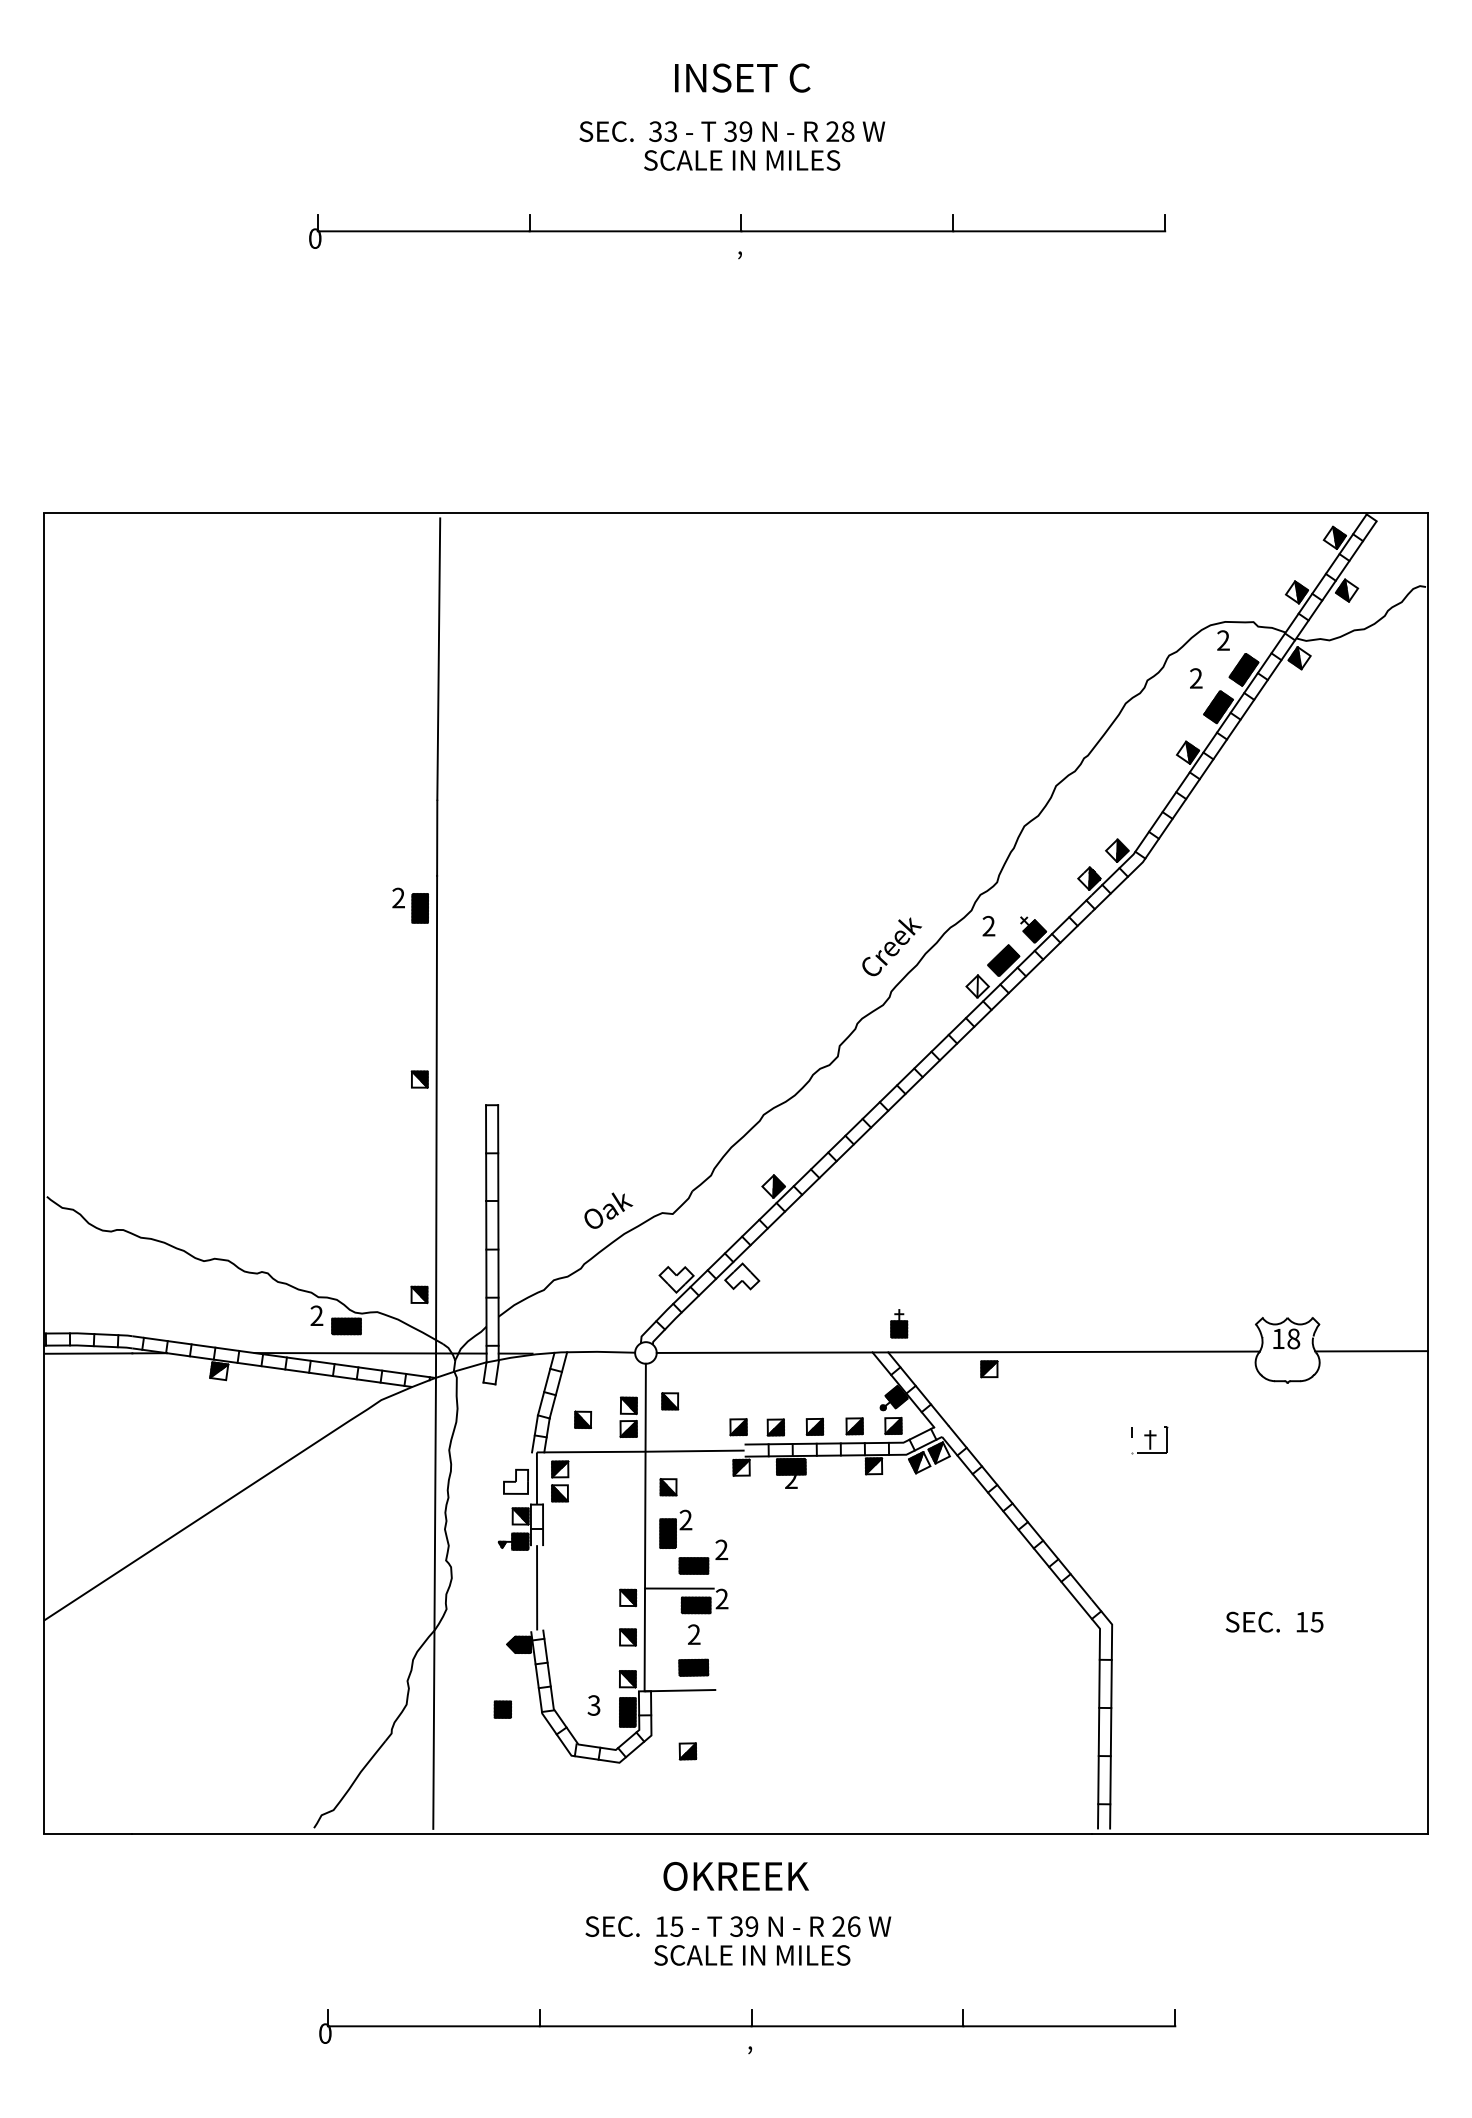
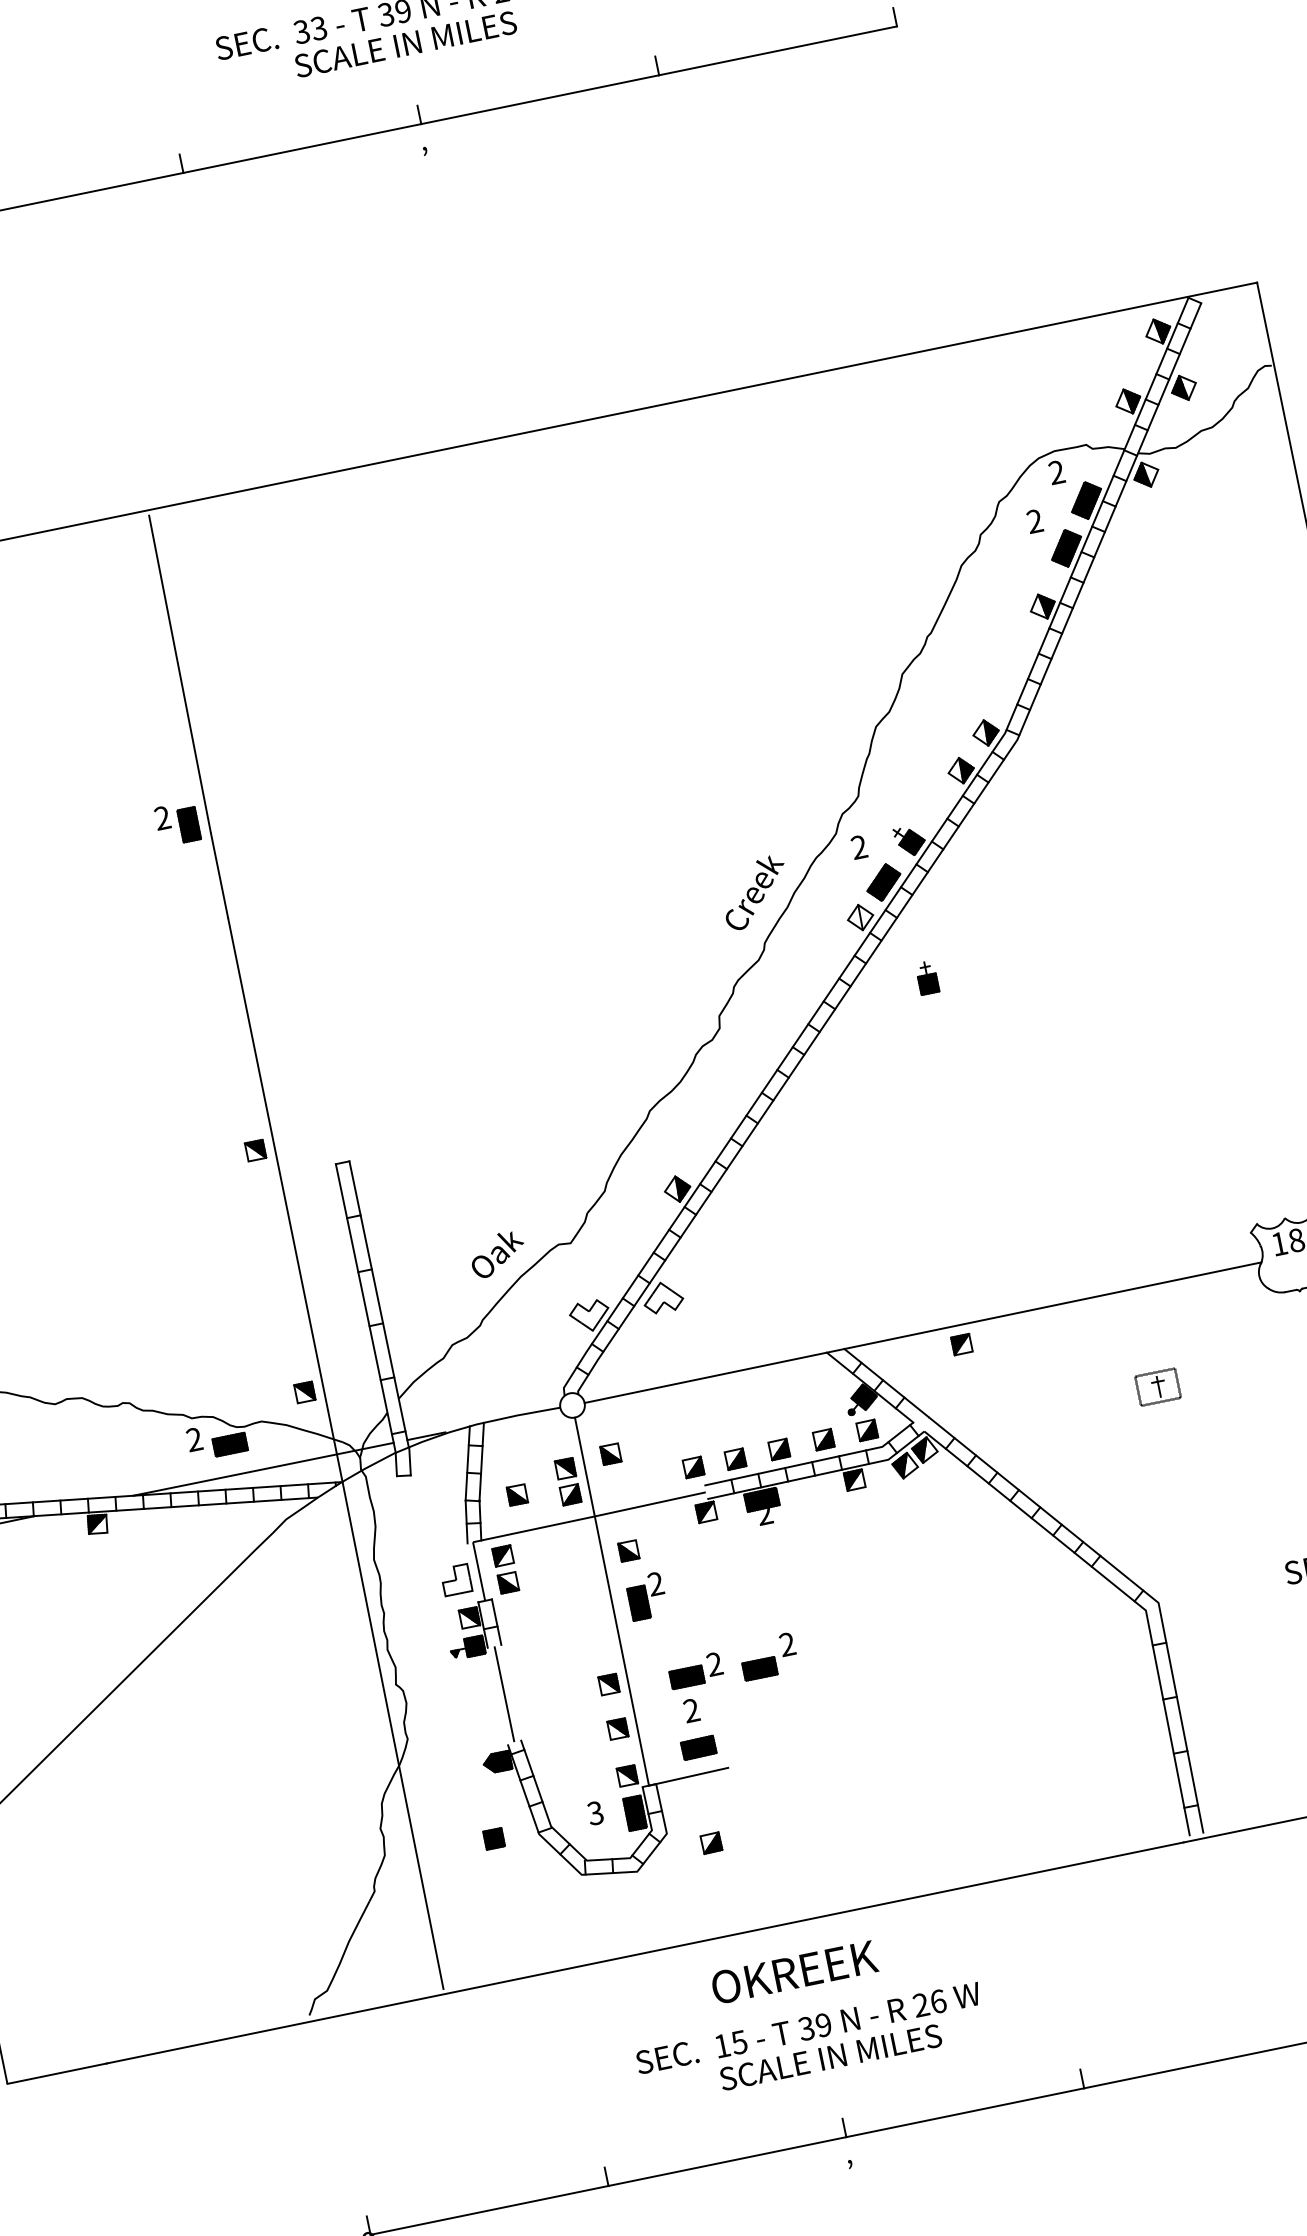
part: (410, 905) -> (177, 823), moved
part: (899, 1323) -> (927, 977), moved
part: (703, 1556) -> (768, 1656), moved
line: (679, 1588) -> (664, 1662), removed

